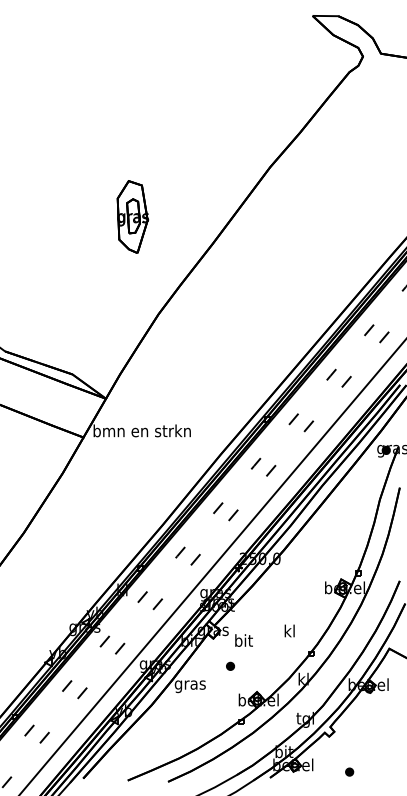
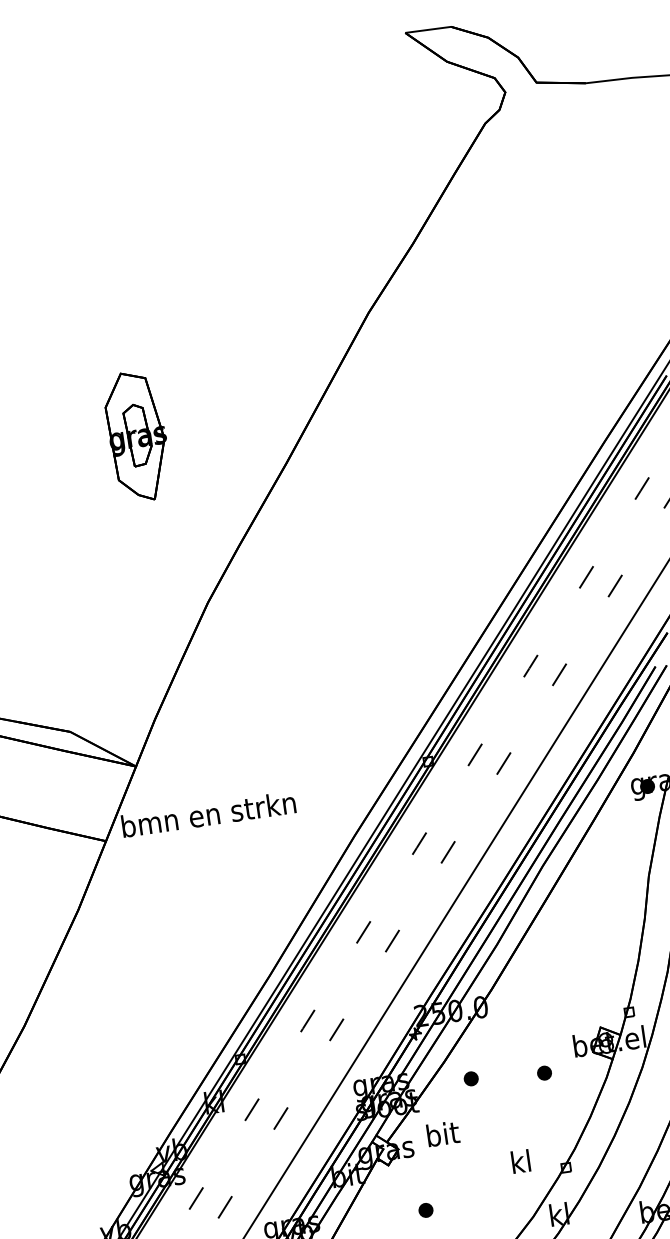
part: (265, 597) -> (470, 1078), added
part: (306, 599) -> (543, 1072), added
text: (289, 630) -> (520, 1160), moved
text: (243, 640) -> (442, 1133), moved

